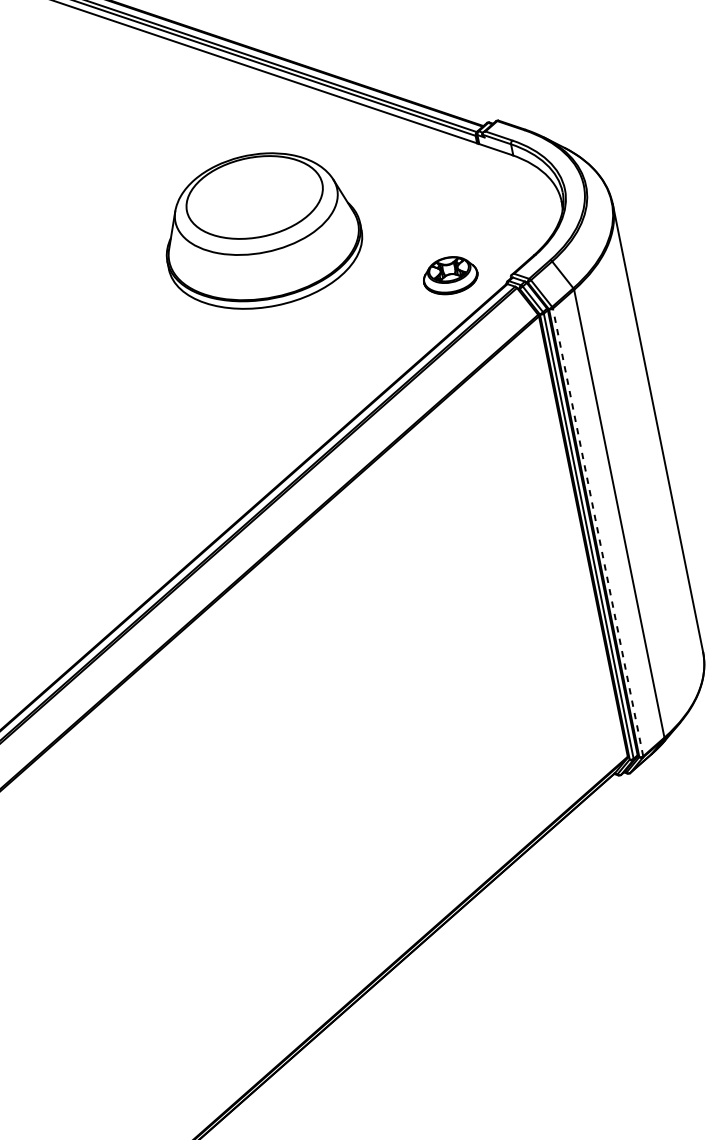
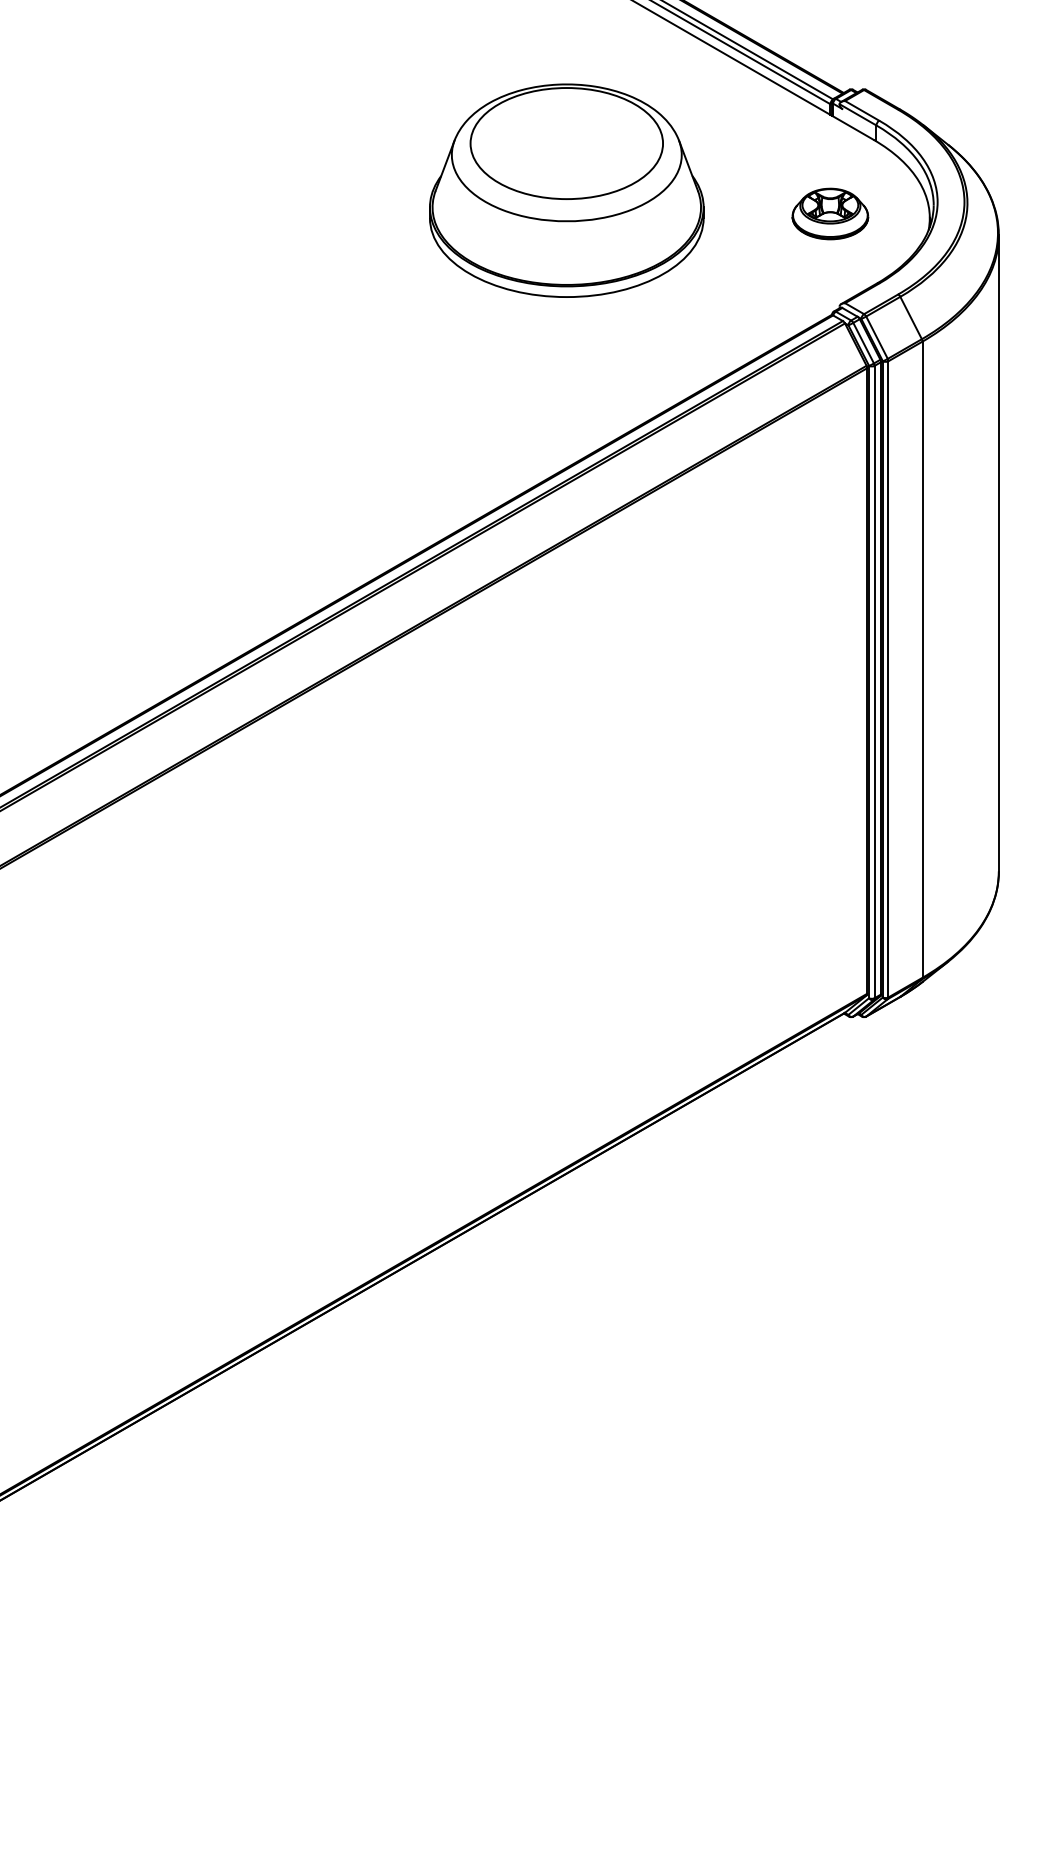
part: (261, 230) -> (566, 190), moved
part: (450, 275) -> (830, 213), moved
line: (598, 531) -> (888, 678), dashed -> solid

